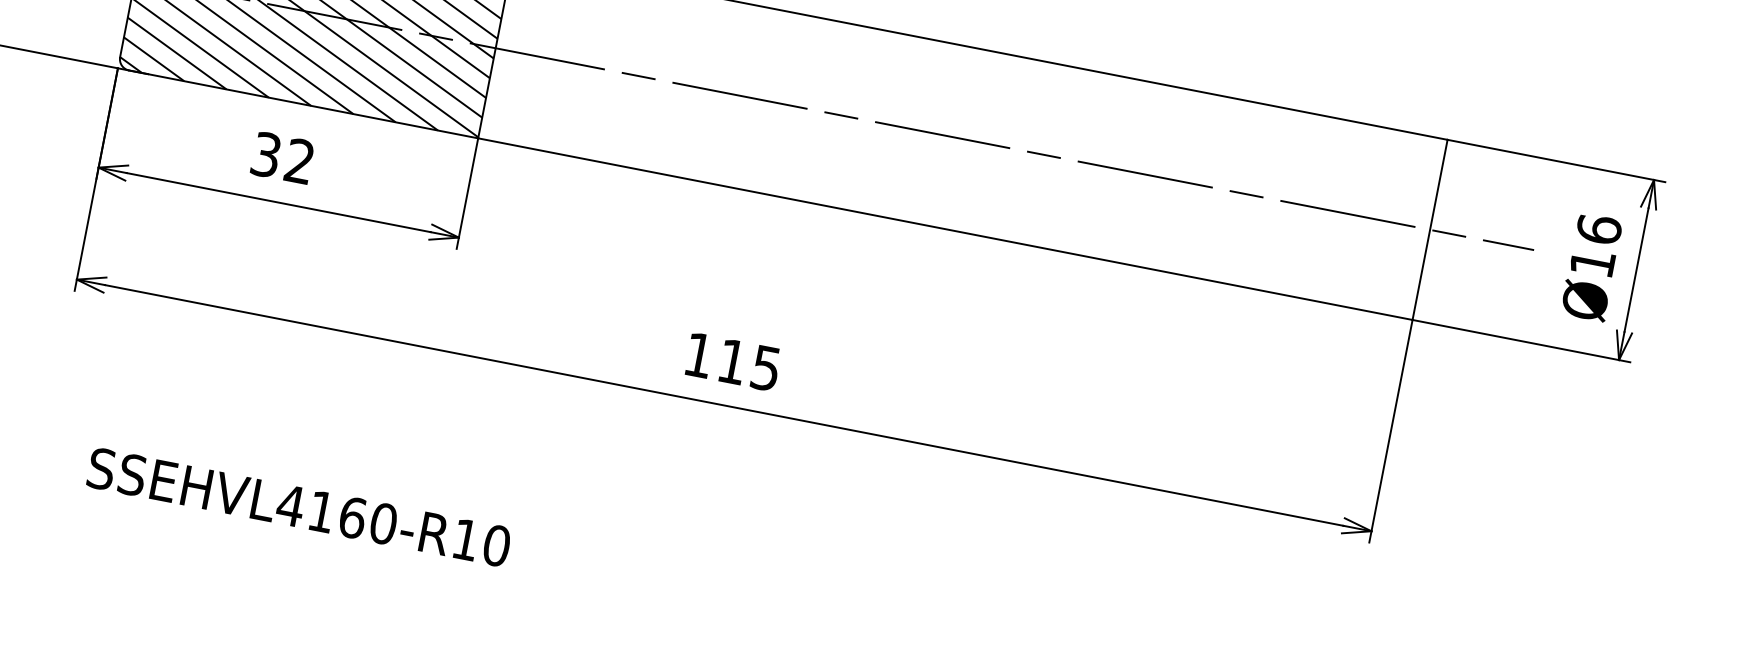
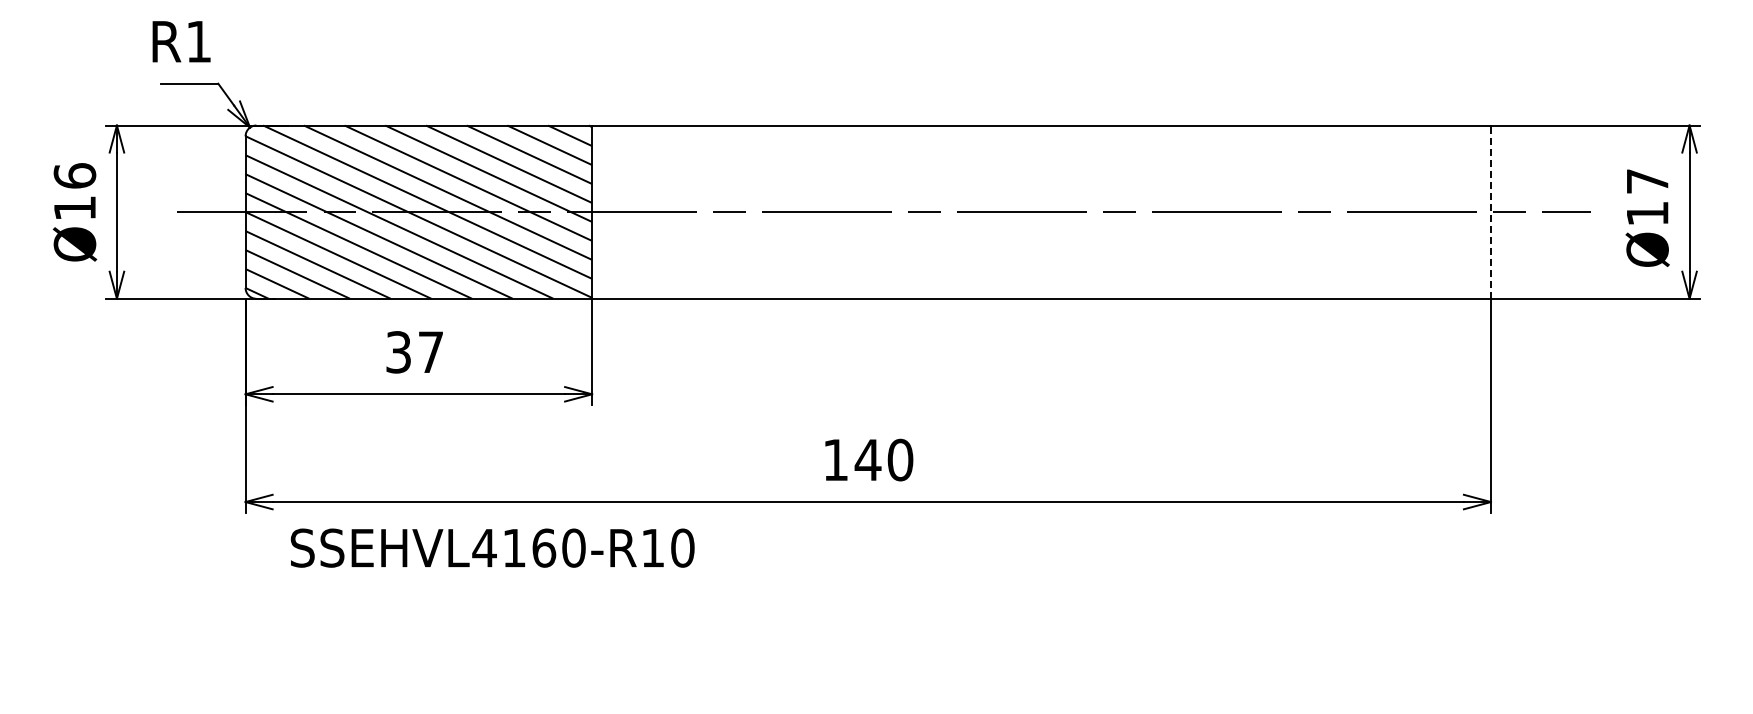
text: (299, 160) -> (430, 351), 32 -> 37
text: (1599, 228) -> (1647, 180), Ø16 -> Ø17
line: (1429, 230) -> (1490, 212), solid -> dashed
text: (748, 364) -> (883, 459), 115 -> 140
text: (299, 506) -> (492, 547), moved

